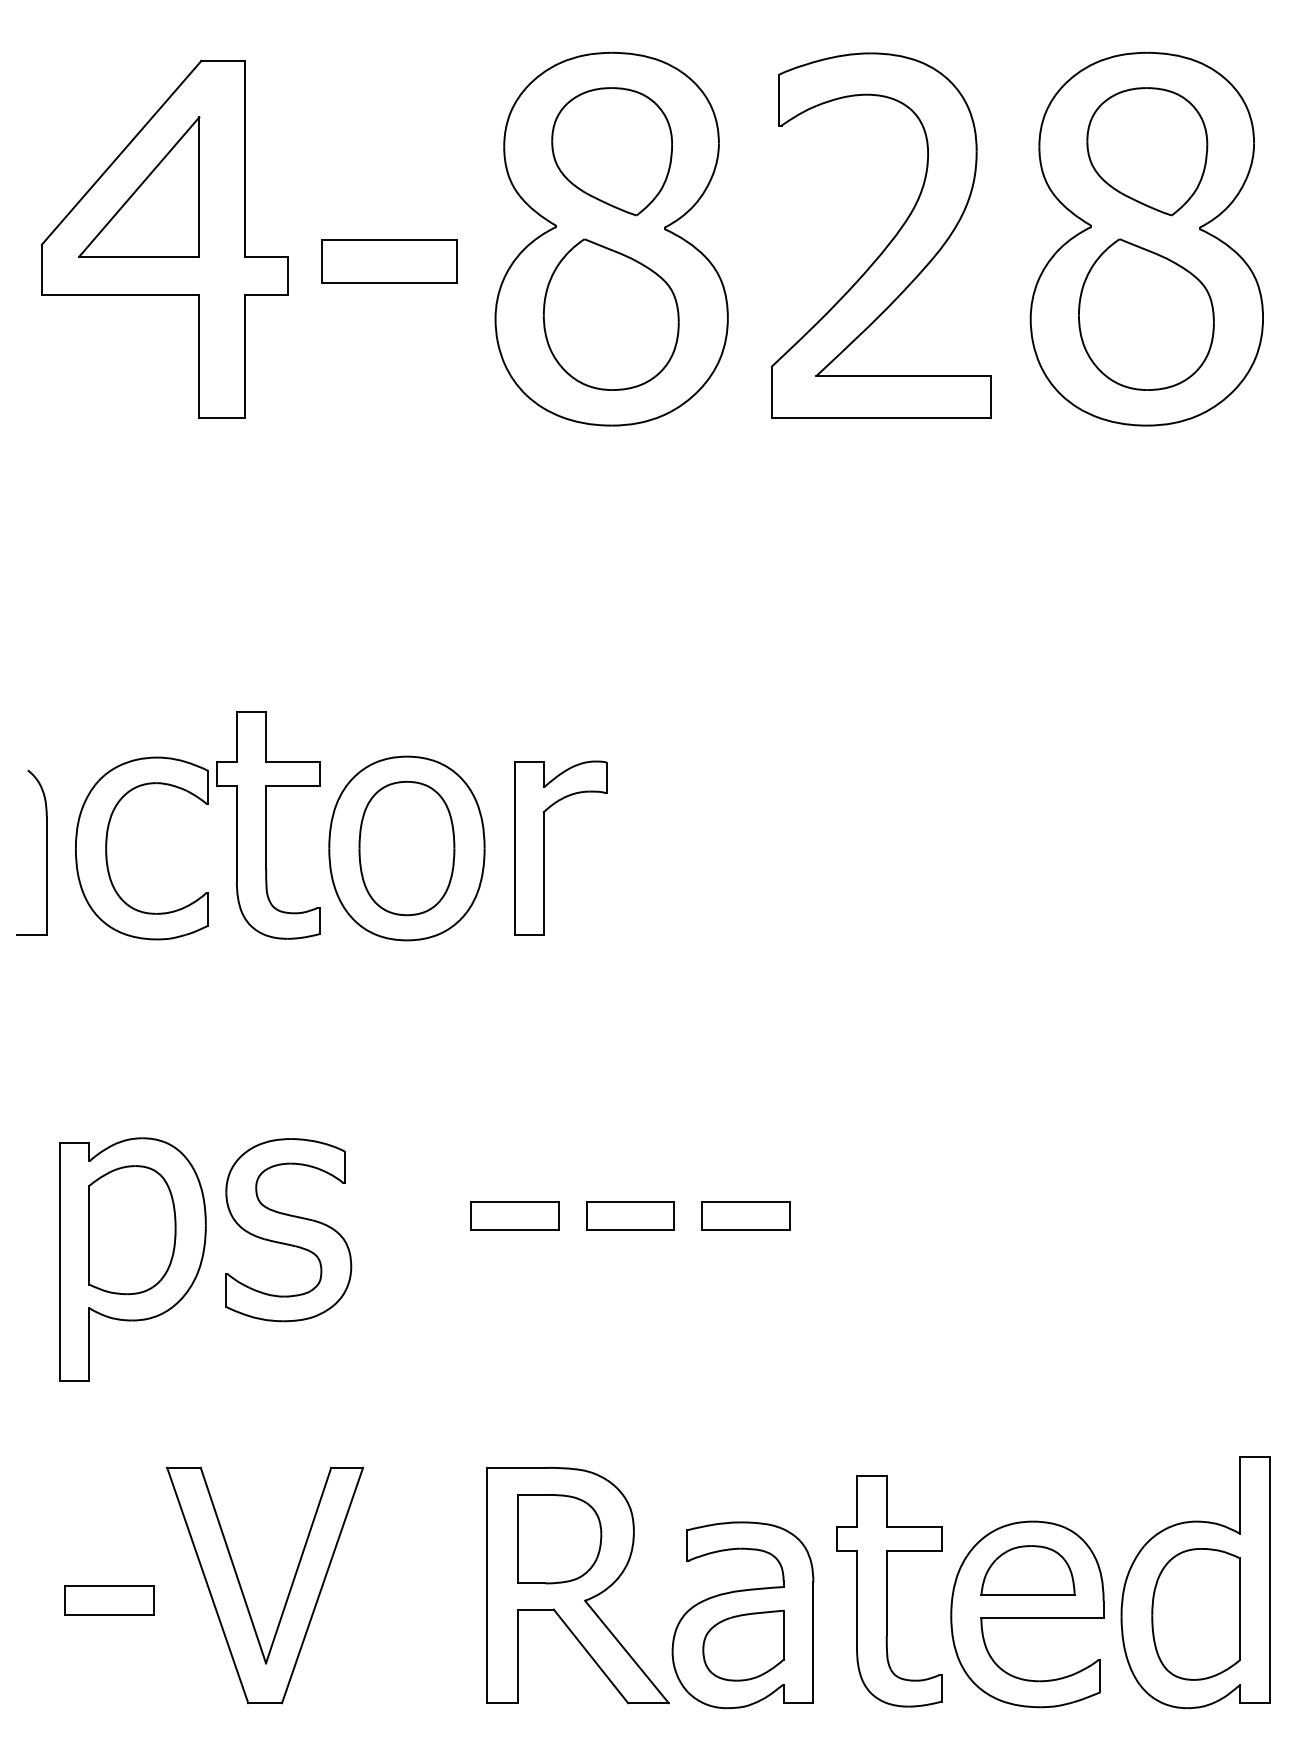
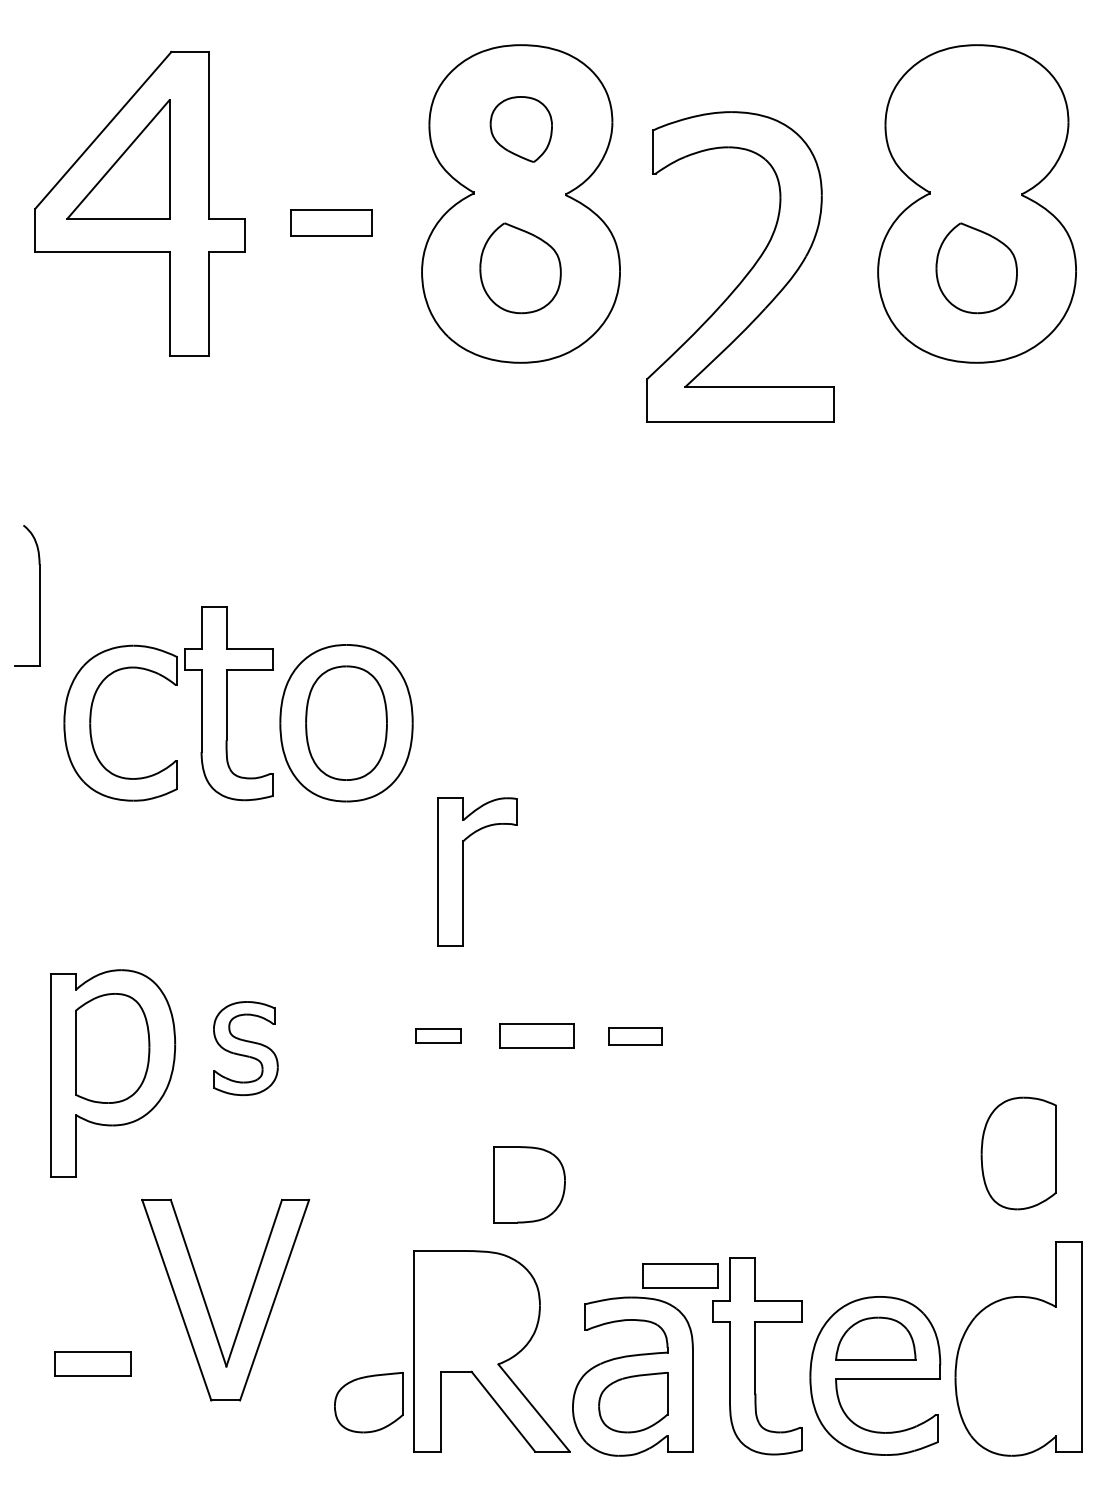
part: (611, 151) -> (520, 129), size x0.6
part: (1147, 151) -> (977, 129), removed
part: (890, 240) -> (748, 271), moved
part: (389, 261) -> (331, 222), size x0.7
part: (610, 314) -> (520, 268), size x0.7
part: (1146, 314) -> (976, 268), size x0.7
part: (544, 847) -> (463, 871), moved
part: (46, 852) -> (39, 595), moved
part: (514, 1215) -> (438, 1035), size x0.6
part: (745, 1215) -> (635, 1035), size x0.7
part: (288, 1230) -> (245, 1048), size x0.6
part: (798, 1497) -> (680, 1276), added
part: (559, 1539) -> (529, 1185), moved
part: (243, 1592) -> (207, 1306), moved
part: (1195, 1614) -> (1018, 1153), moved
part: (433, 1645) -> (369, 1402), added

